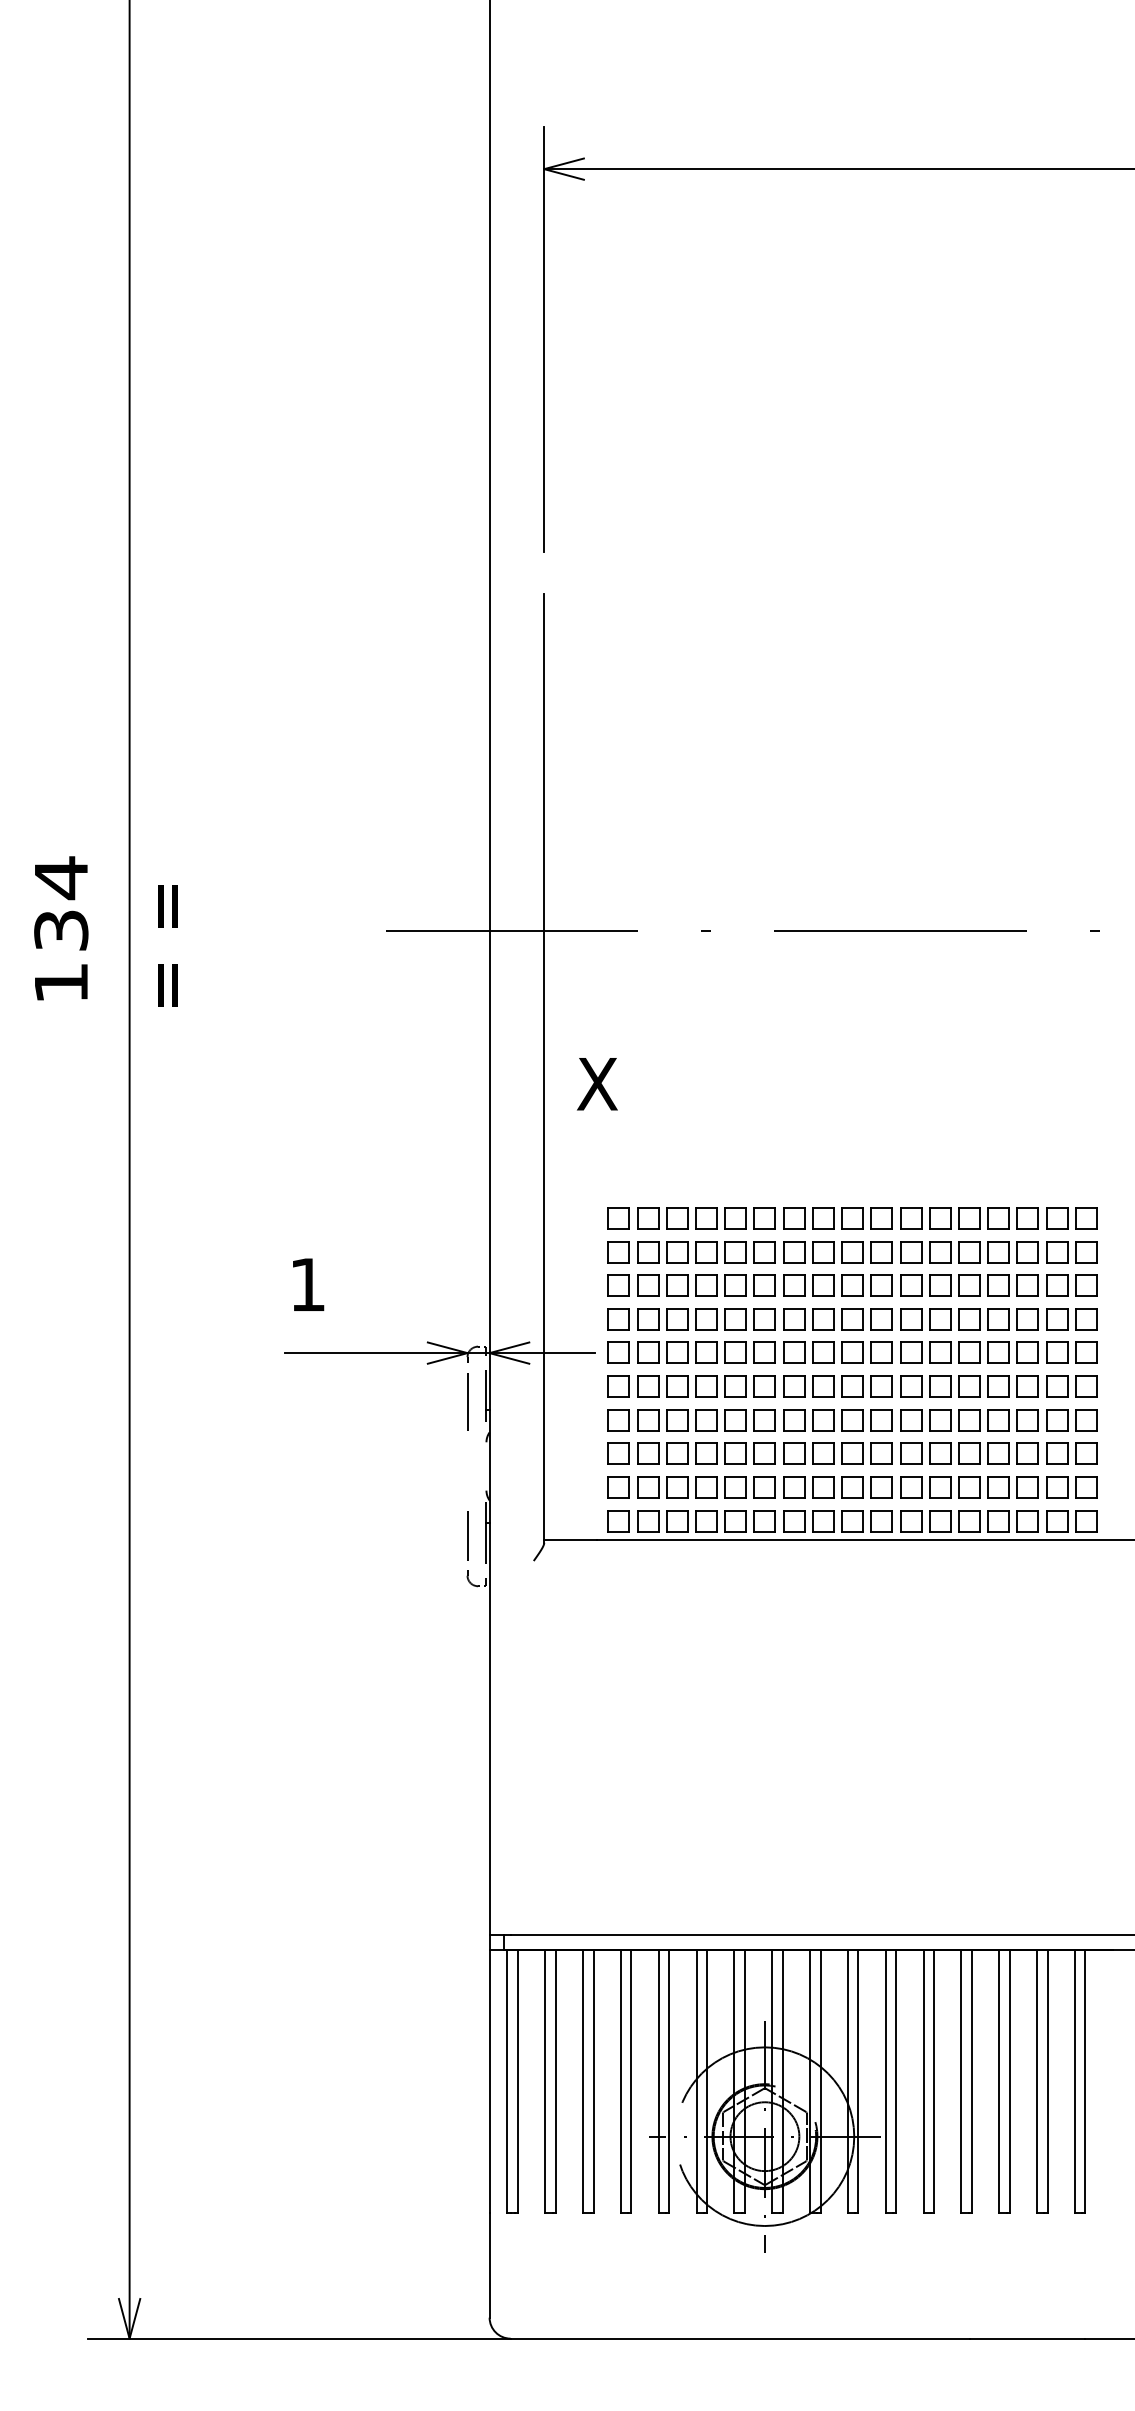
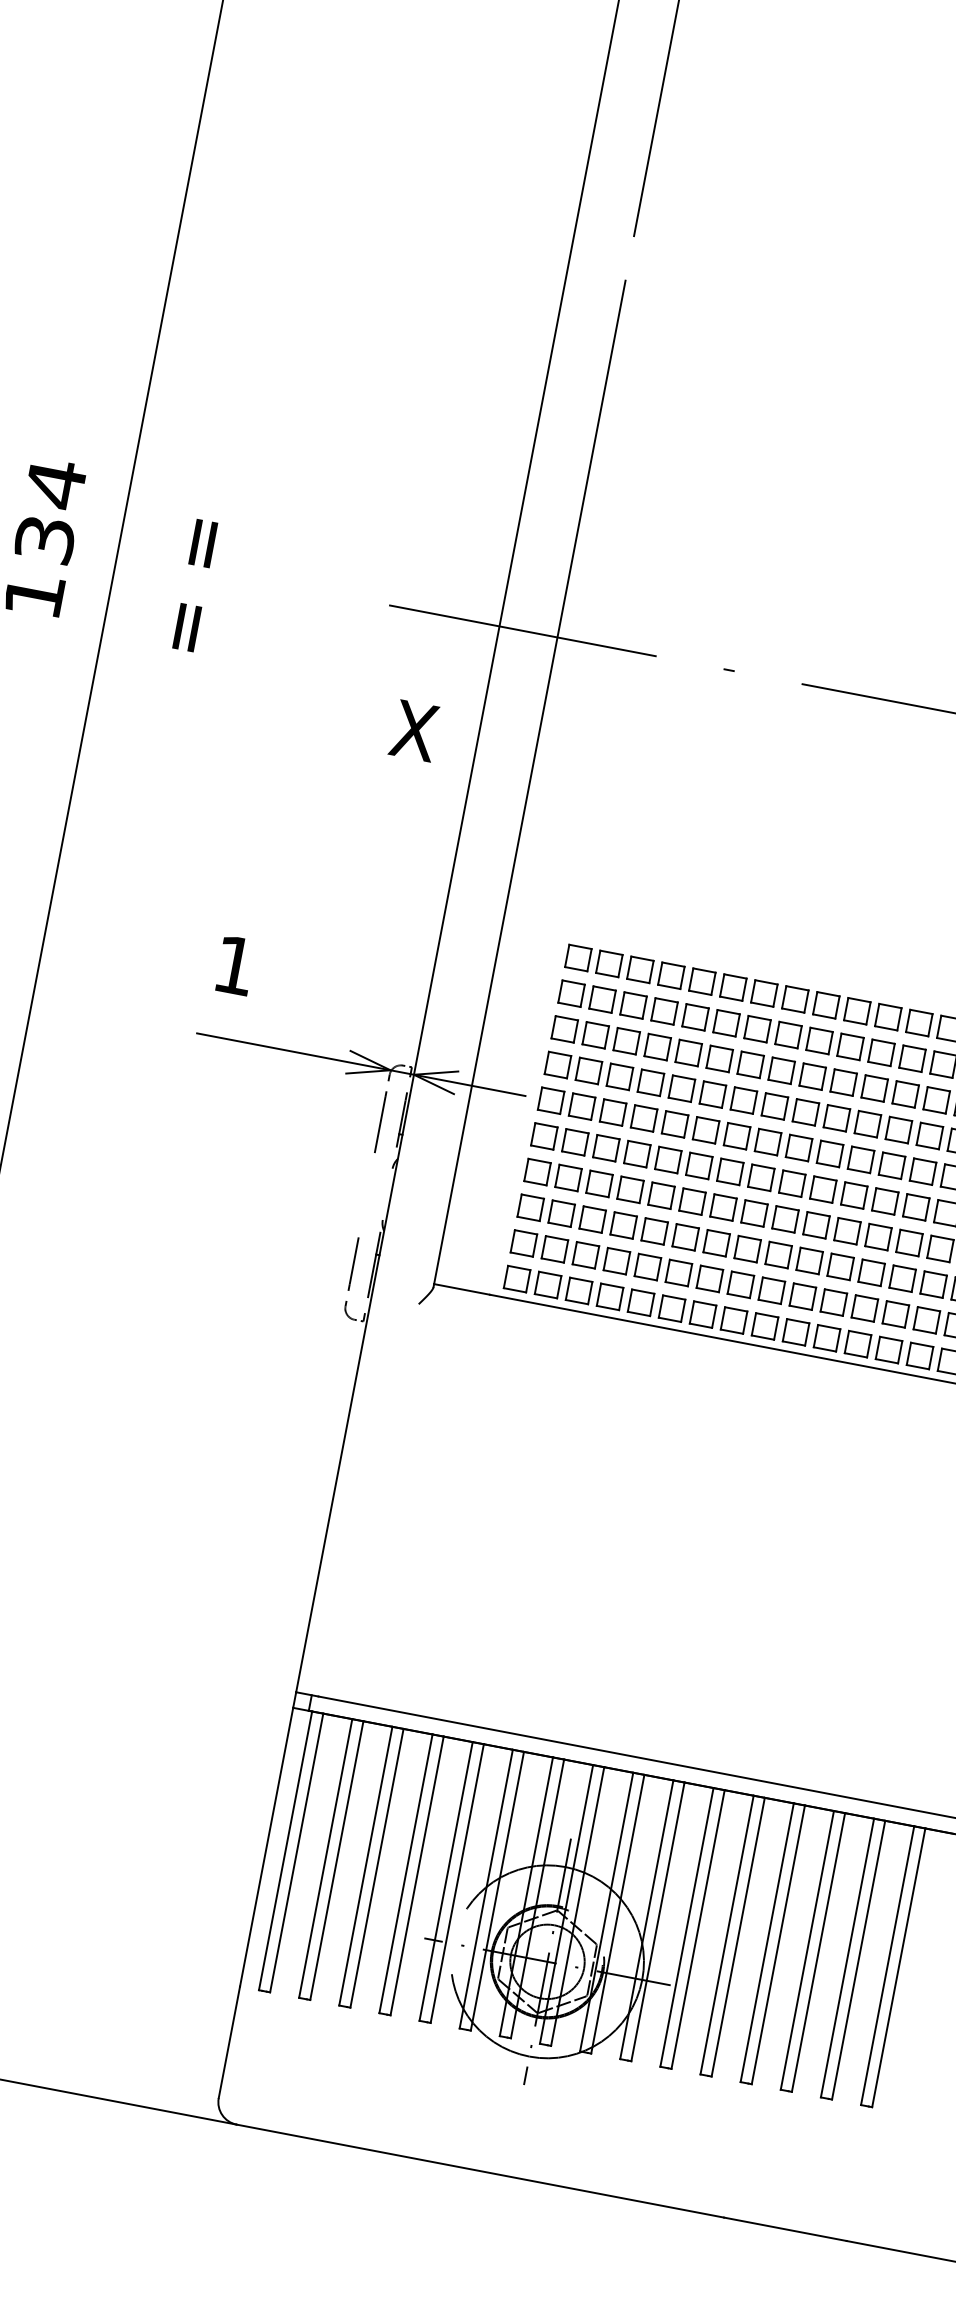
text: (167, 945) -> (195, 584), moved
text: (597, 1084) -> (414, 731), moved

